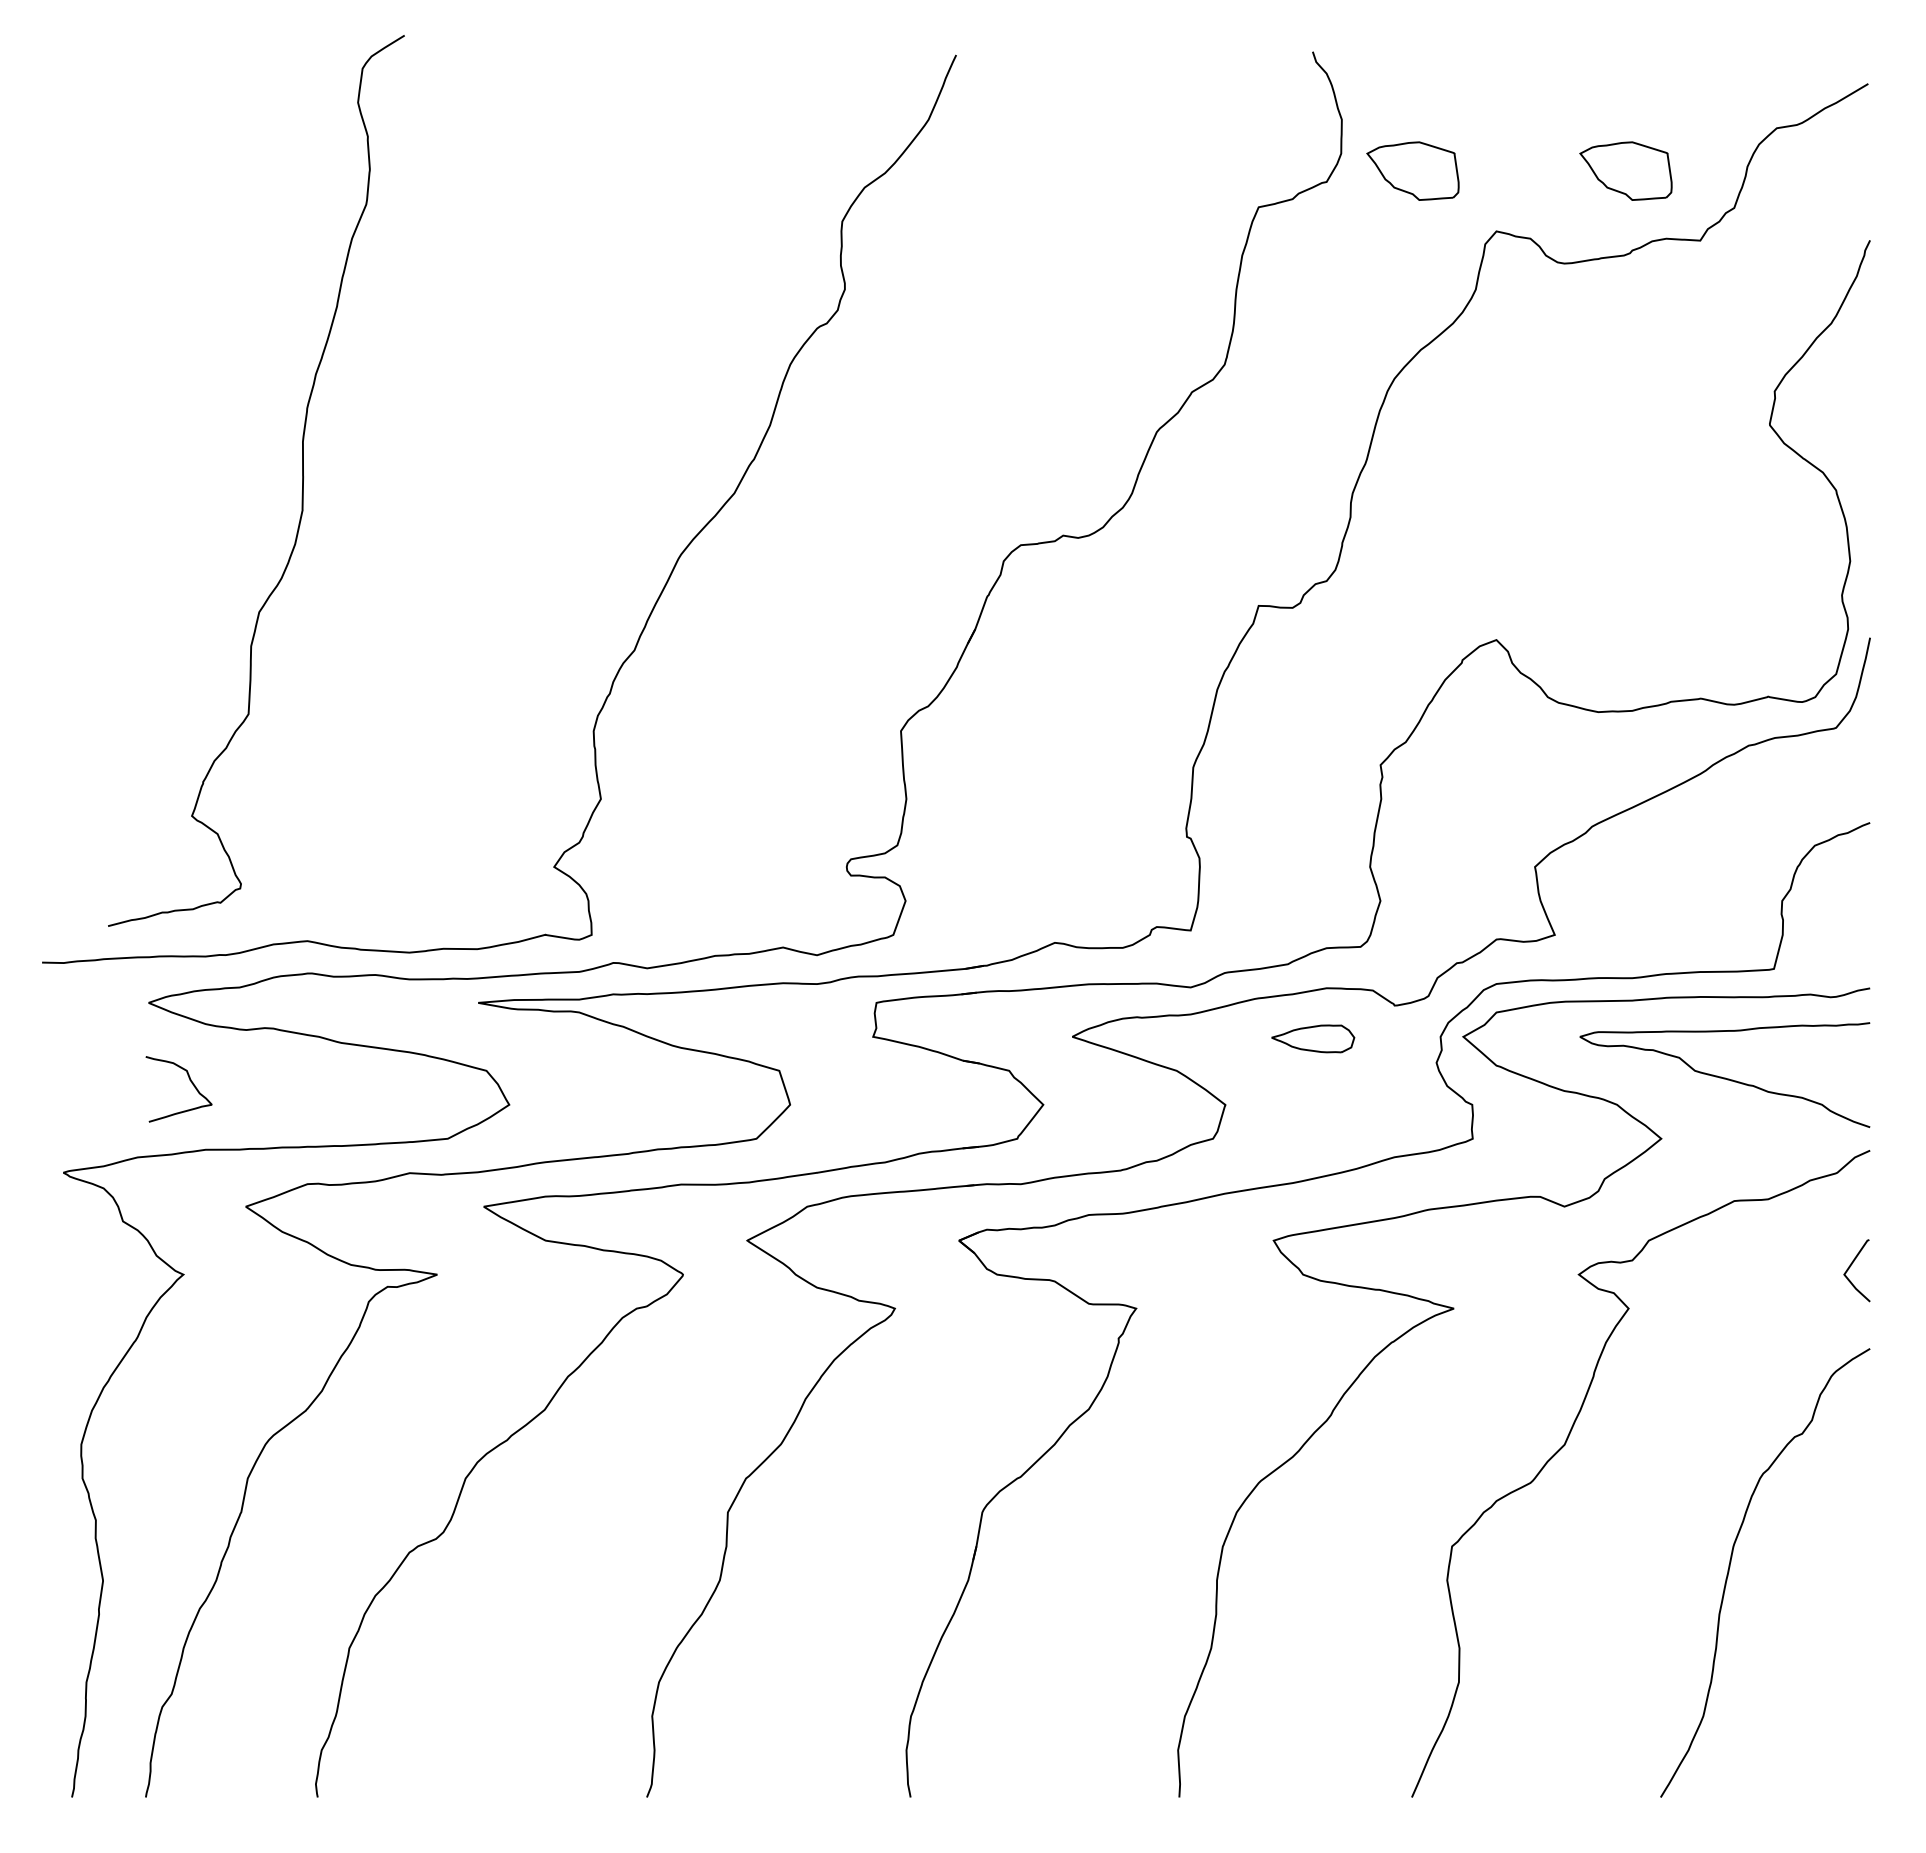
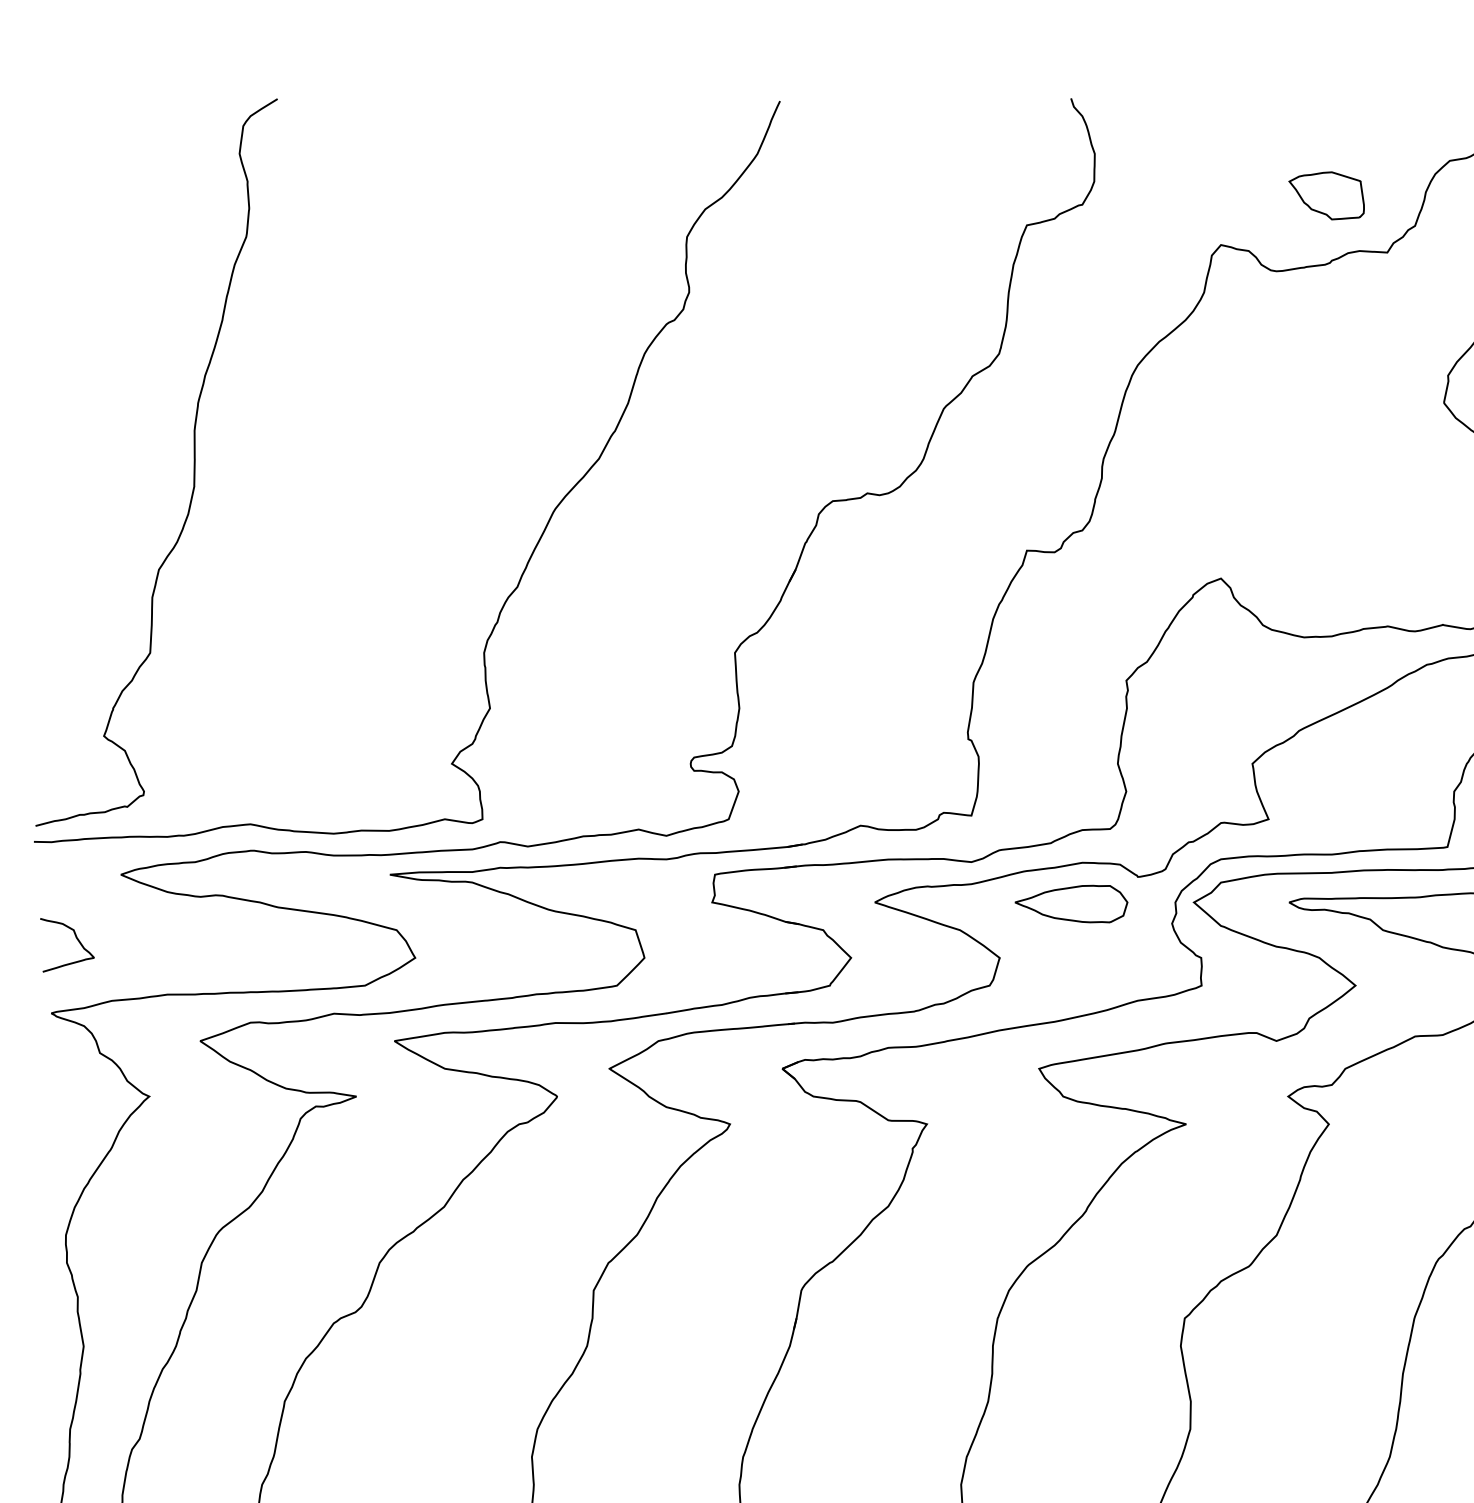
part: (1412, 170) -> (1152, 195), removed
curve: (302, 480) -> (194, 462), moved
part: (1312, 1038) -> (1070, 903), size x1.67
curve: (189, 1080) -> (75, 938), moved

